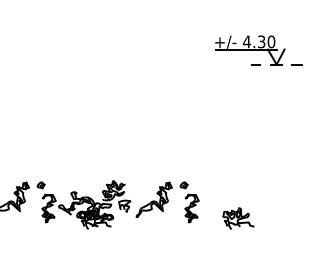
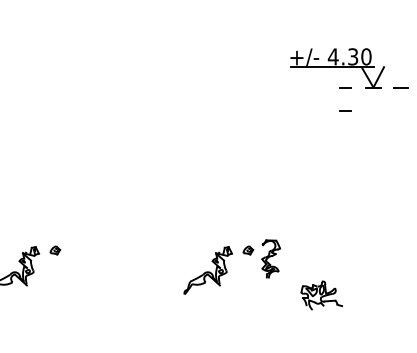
line: (255, 81) -> (345, 110), added
part: (86, 204) -> (116, 276), removed
part: (191, 208) -> (270, 258), moved

